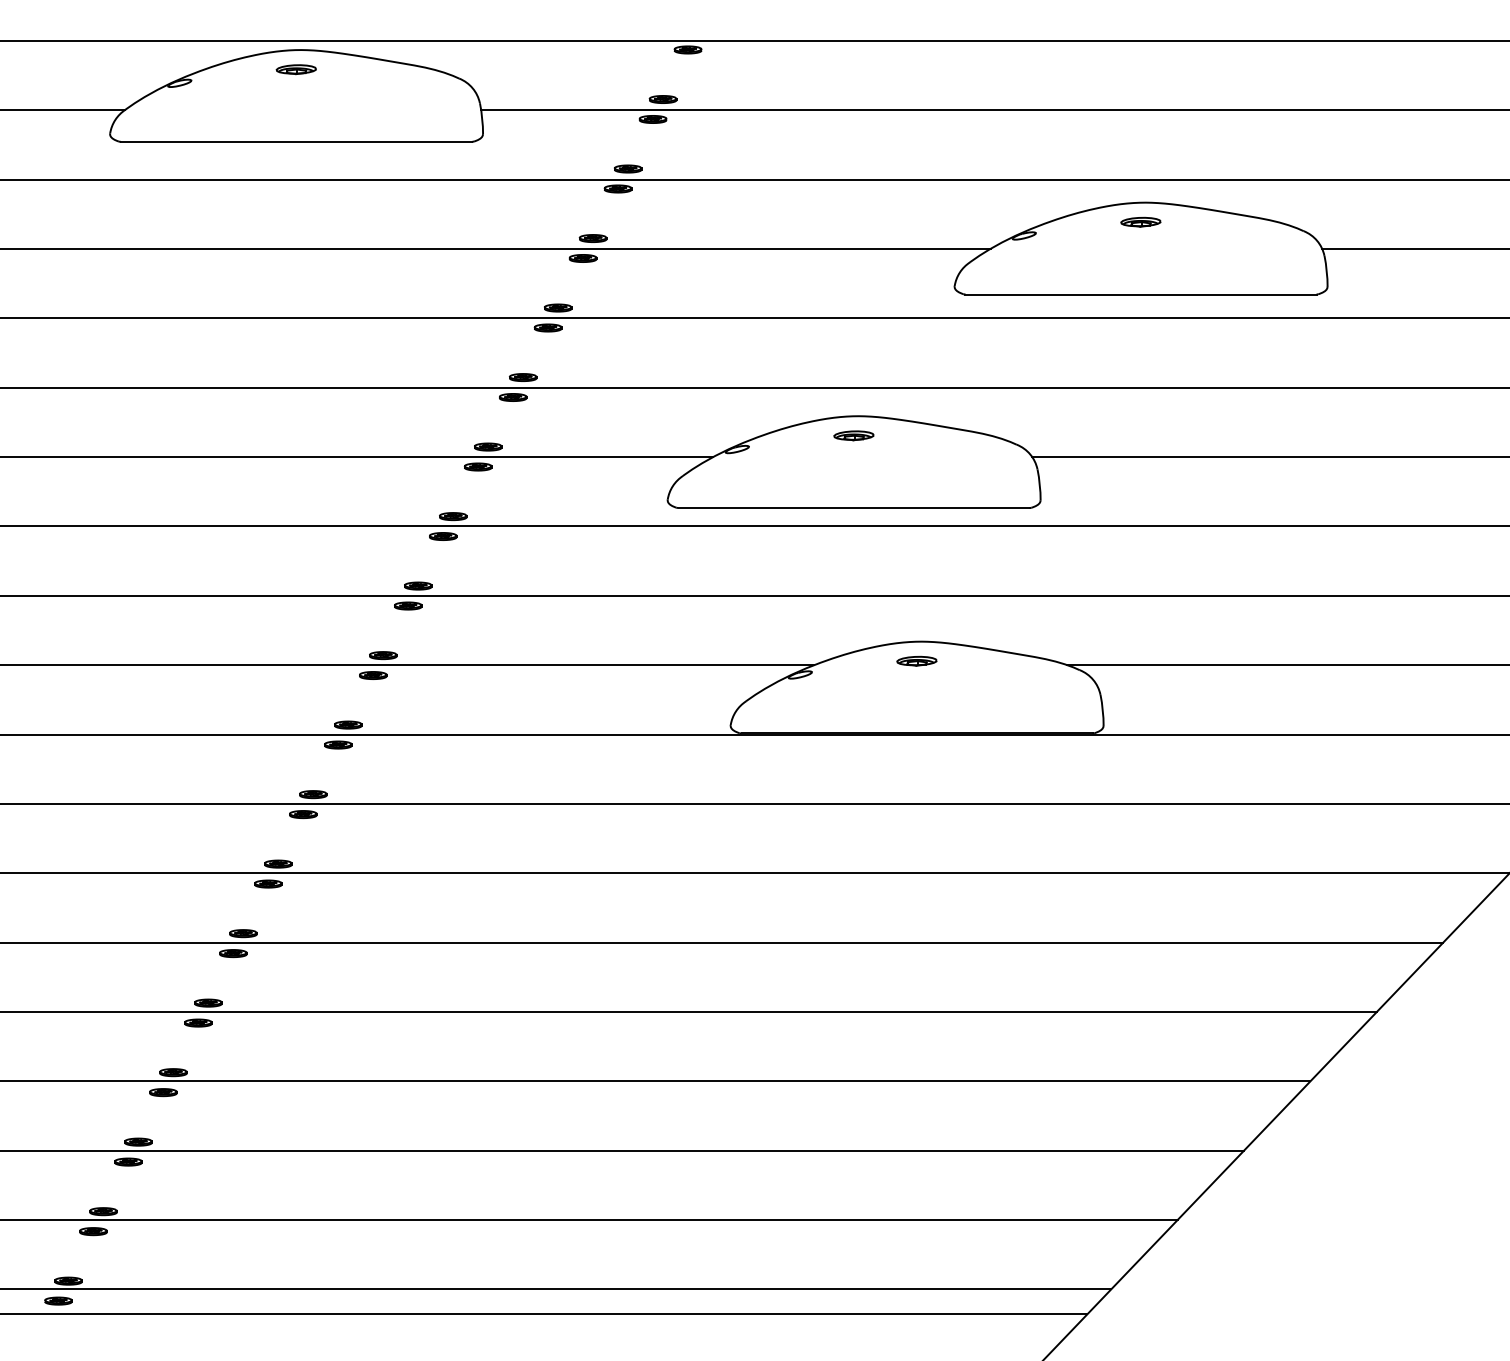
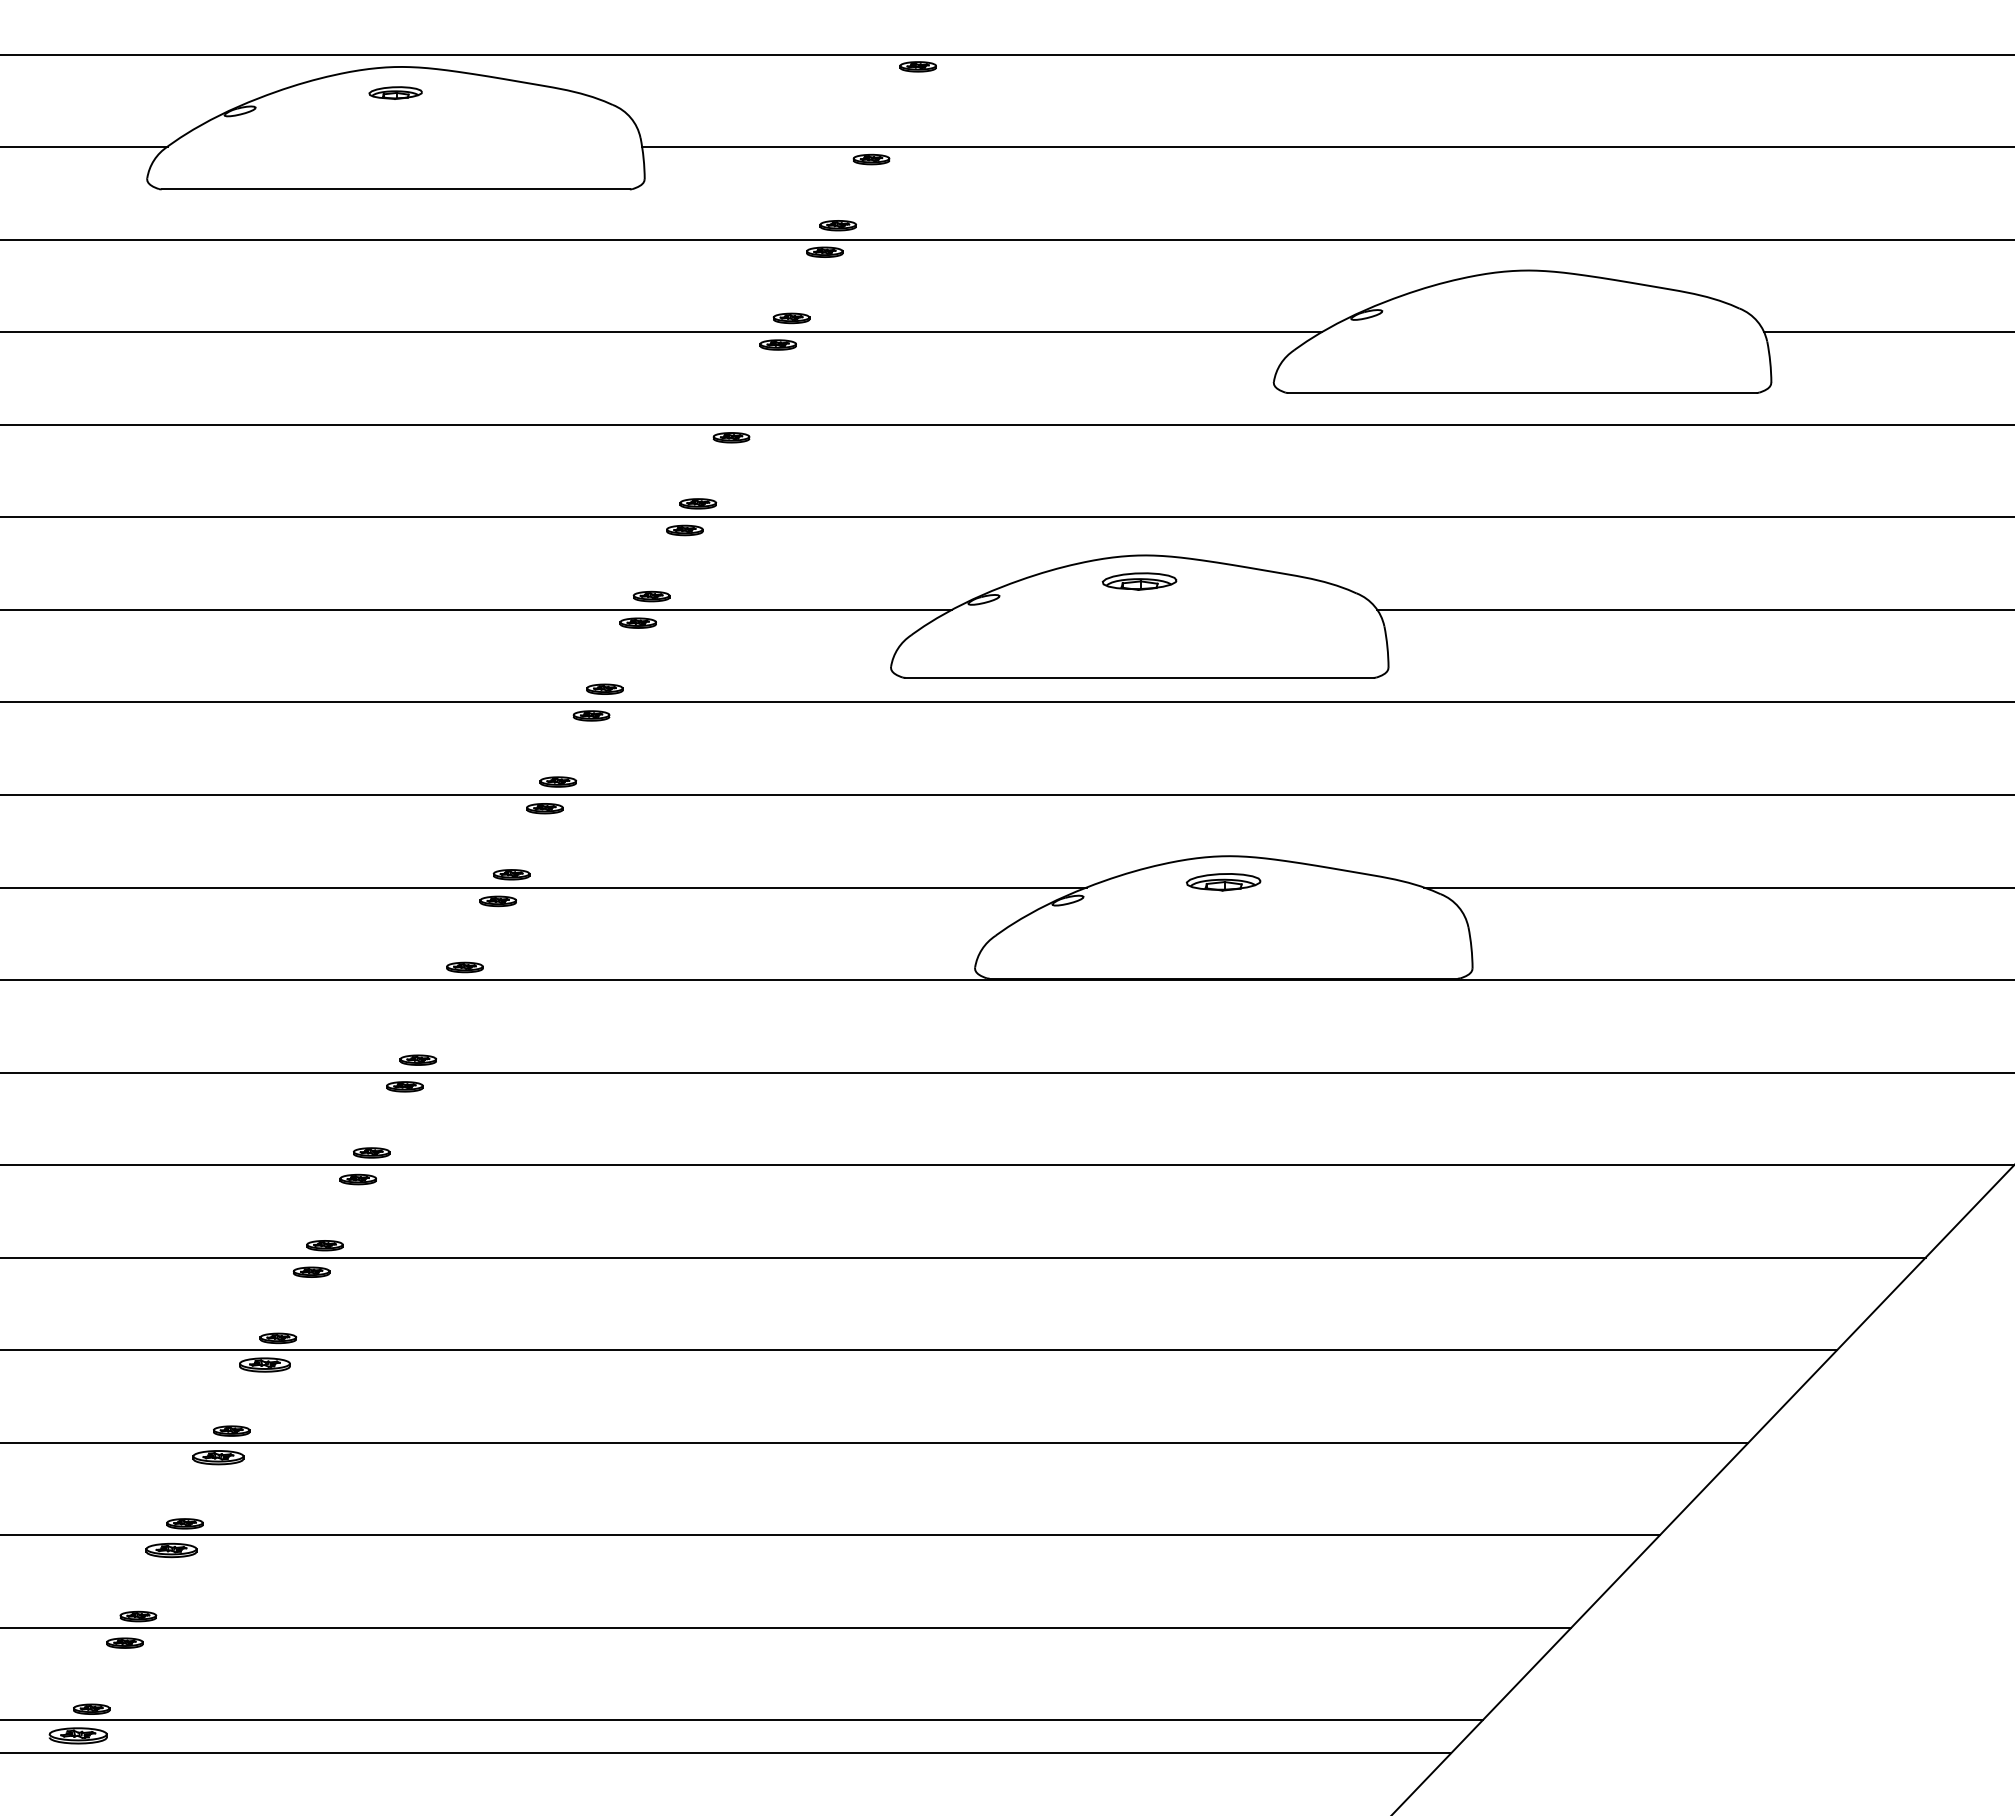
part: (662, 99) -> (884, 132), removed
part: (1141, 222) -> (1522, 296), removed
part: (557, 307) -> (744, 410), removed
part: (853, 435) -> (1139, 581), size x1.4
part: (916, 661) -> (1223, 882), size x1.4
part: (338, 744) -> (451, 993), removed
part: (198, 1022) -> (264, 1364), size x1.4
part: (162, 1092) -> (217, 1457), size x1.4
part: (128, 1162) -> (171, 1550), size x1.4
part: (58, 1300) -> (78, 1735), size x1.6

